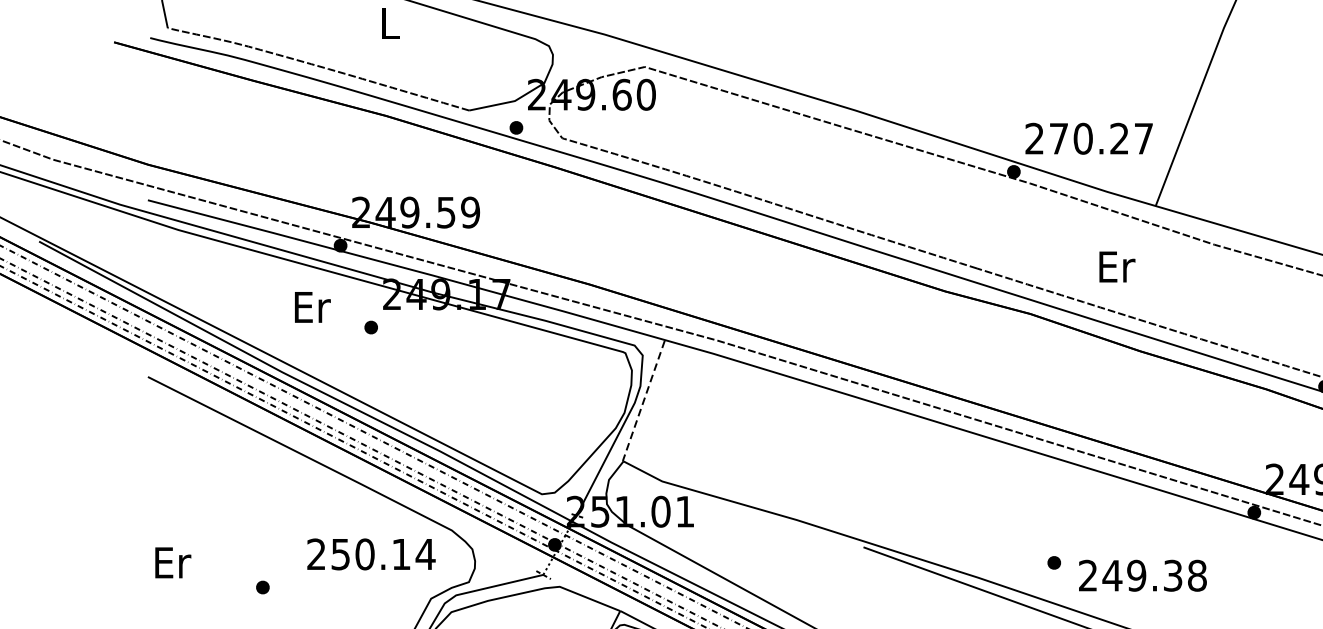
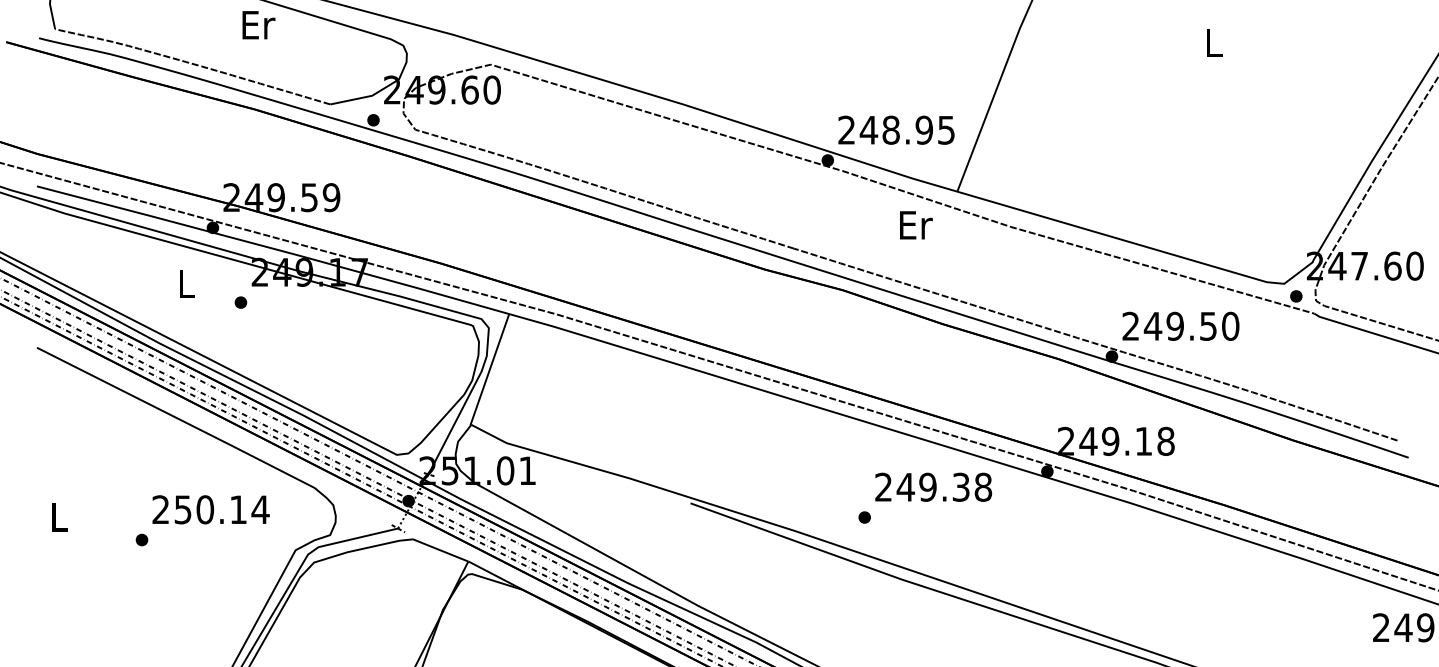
text: (390, 24) -> (258, 25), L -> Er
text: (1100, 137) -> (906, 129), 270.27 -> 248.95
text: (1117, 267) -> (916, 225), moved
text: (312, 307) -> (187, 284), Er -> L
line: (643, 400) -> (489, 369), dashed -> solid
text: (370, 554) -> (210, 509), moved
text: (172, 562) -> (59, 517), Er -> L
text: (1142, 574) -> (933, 486), moved

